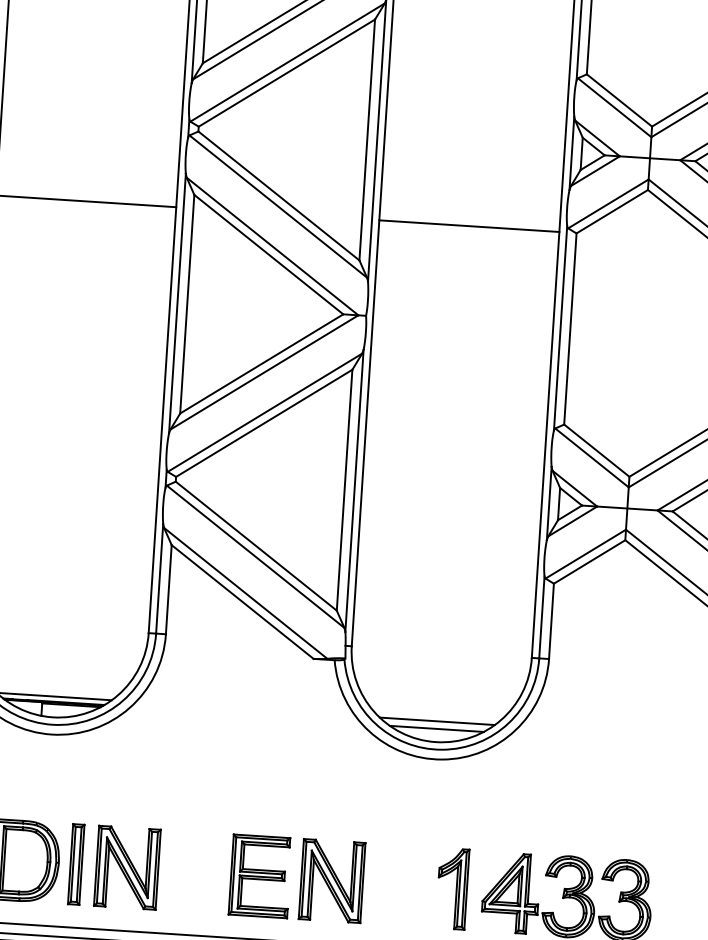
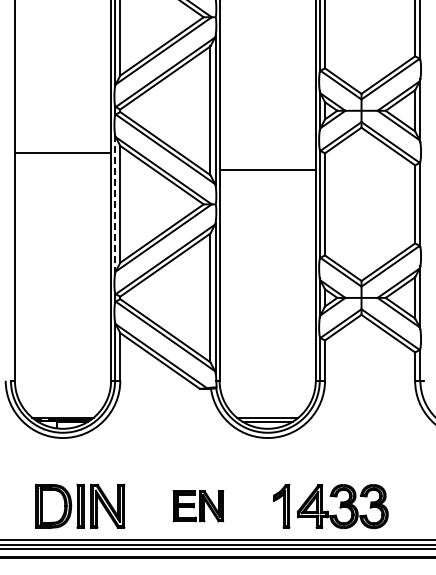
line: (468, 226) -> (267, 170), moved
line: (178, 302) -> (115, 203), solid -> dashed
part: (297, 877) -> (198, 505), size x0.7

